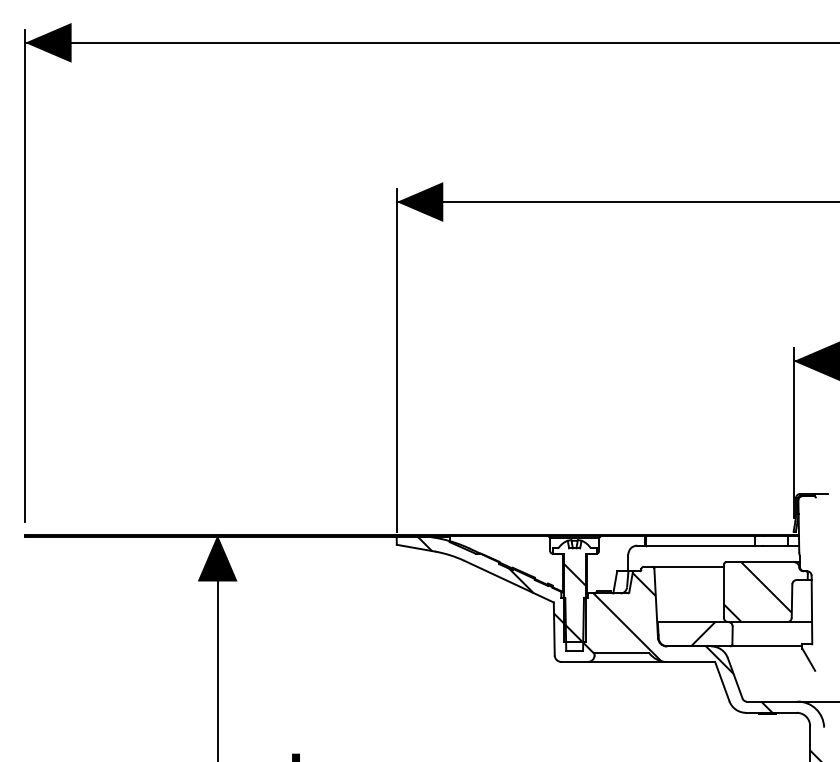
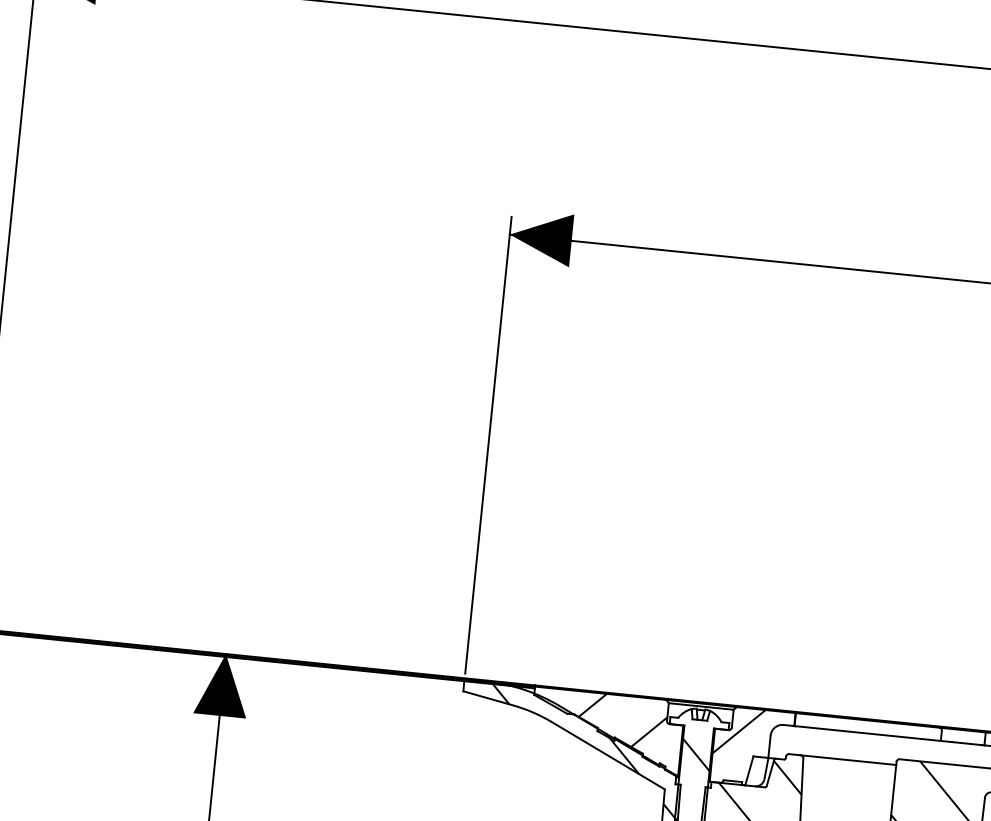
hatch: (604, 553) -> (738, 730), added
hatch: (517, 554) -> (622, 720), added

